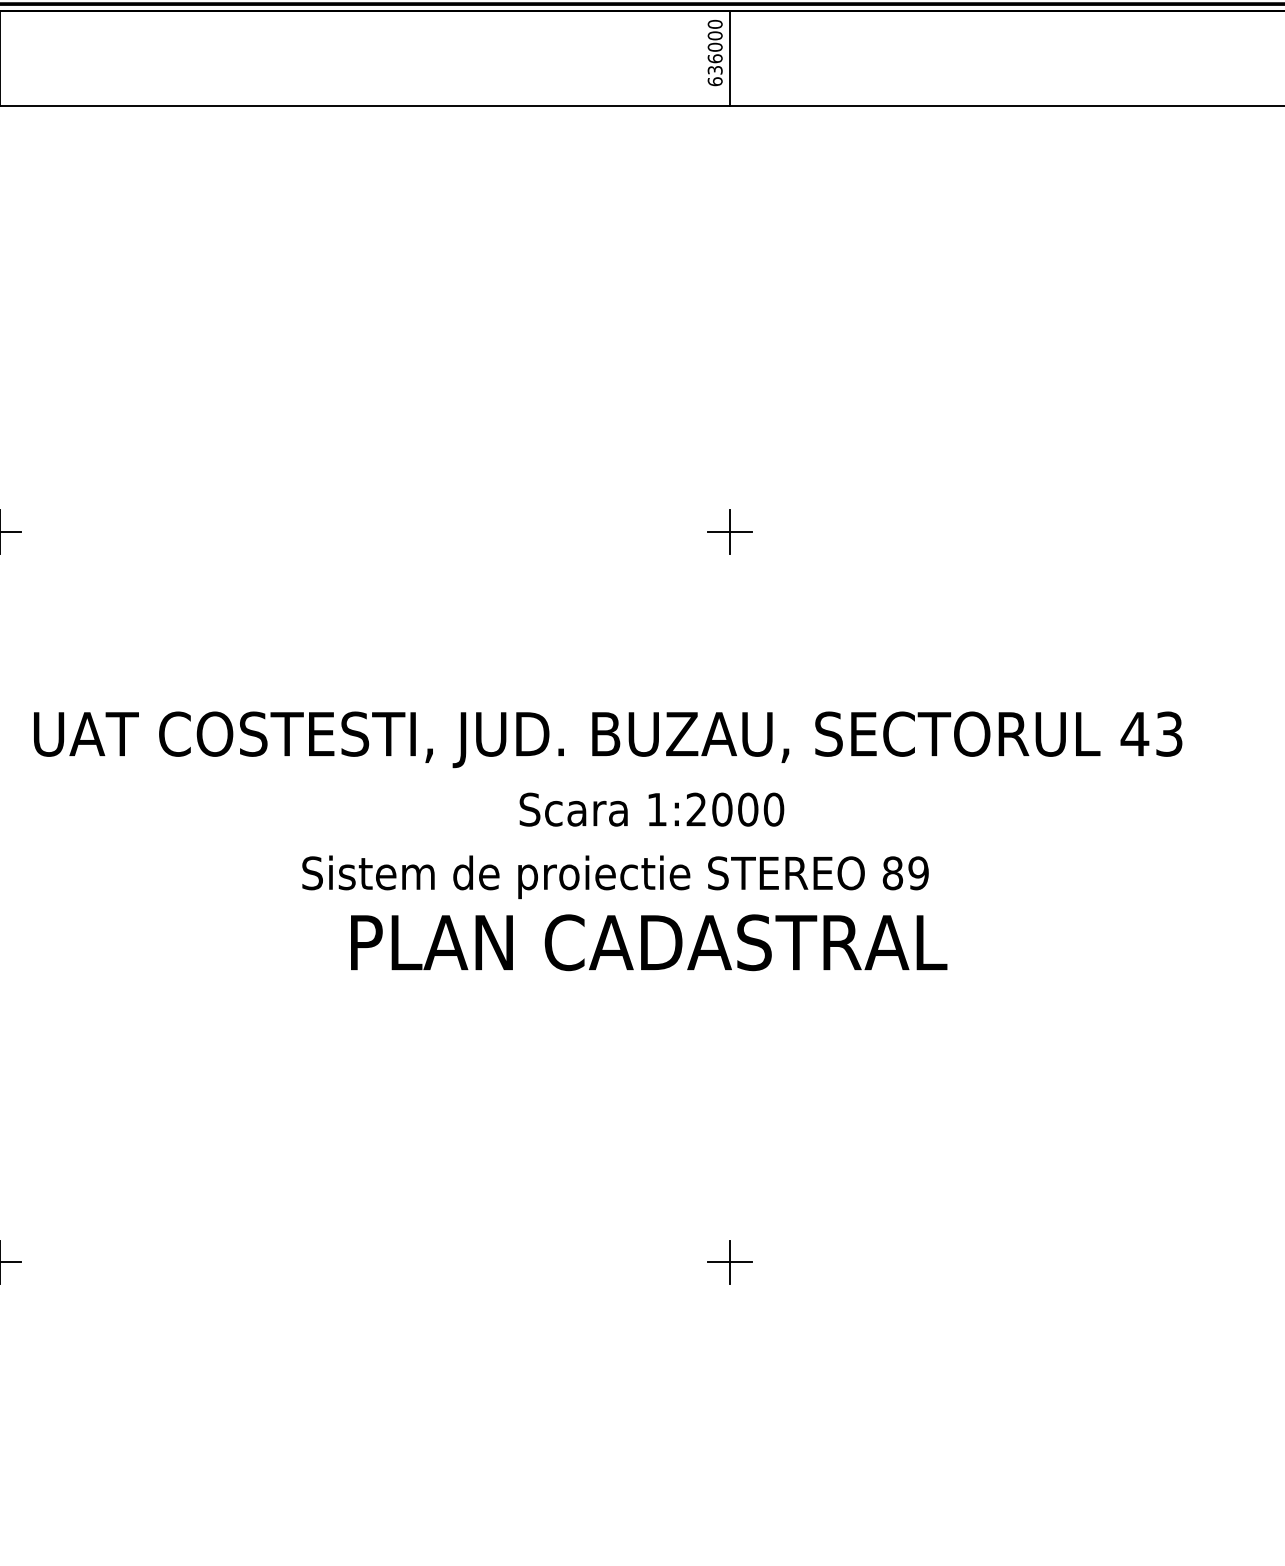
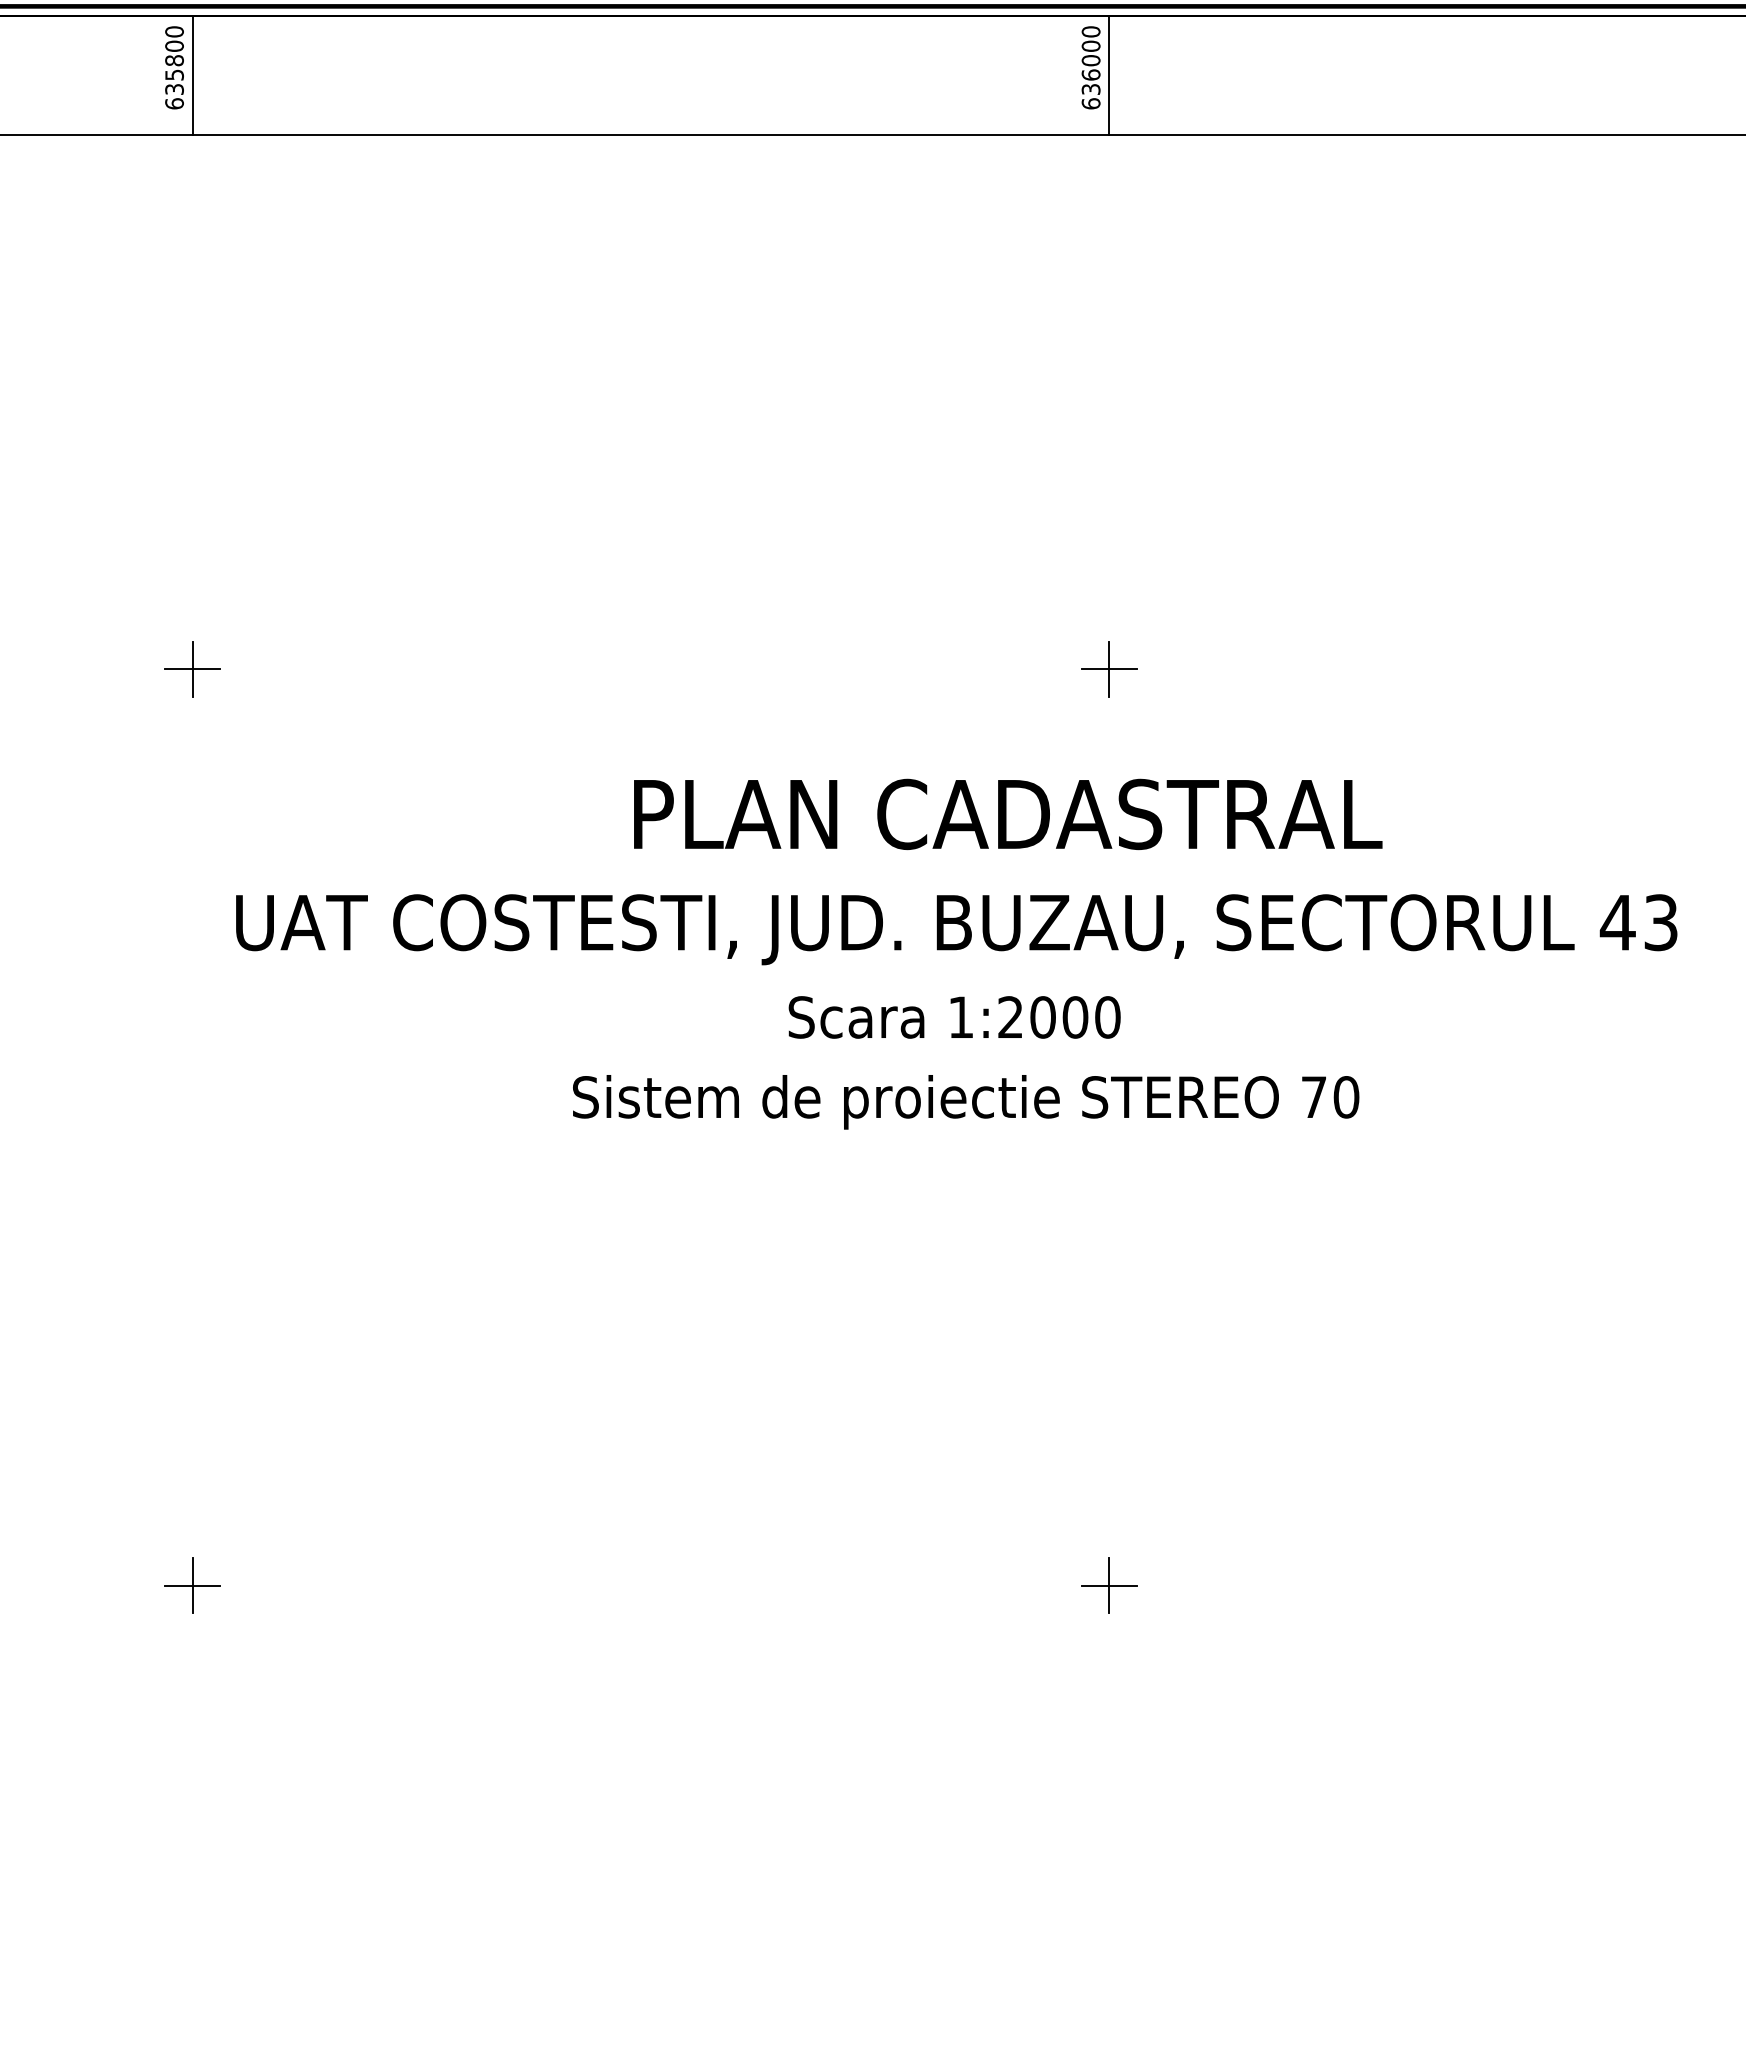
text: (651, 809) -> (954, 1017), moved
text: (905, 873) -> (1330, 1097), 89 -> 70
text: (649, 941) -> (1008, 813), moved

